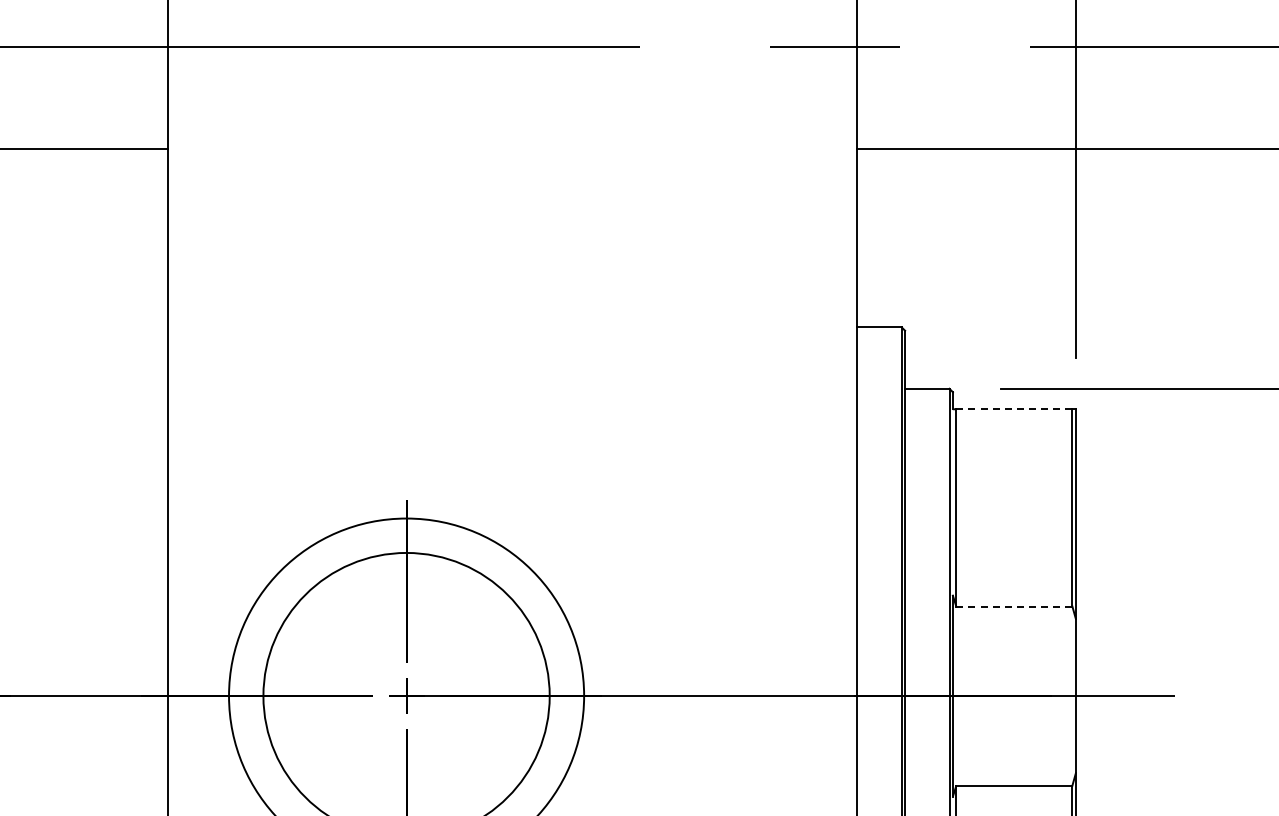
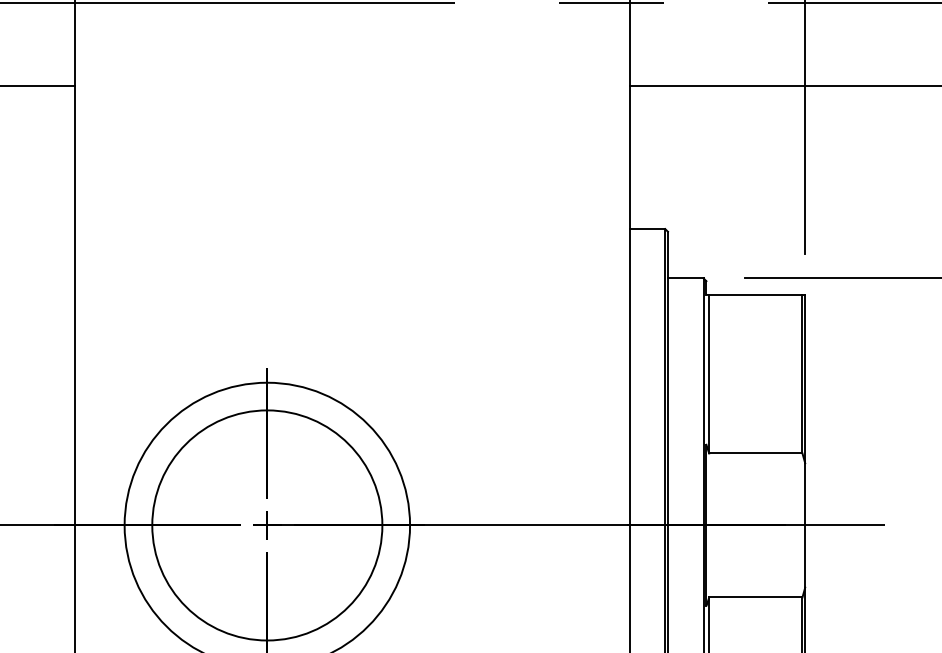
line: (1014, 409) -> (755, 295), dashed -> solid
line: (1014, 606) -> (755, 453), dashed -> solid

